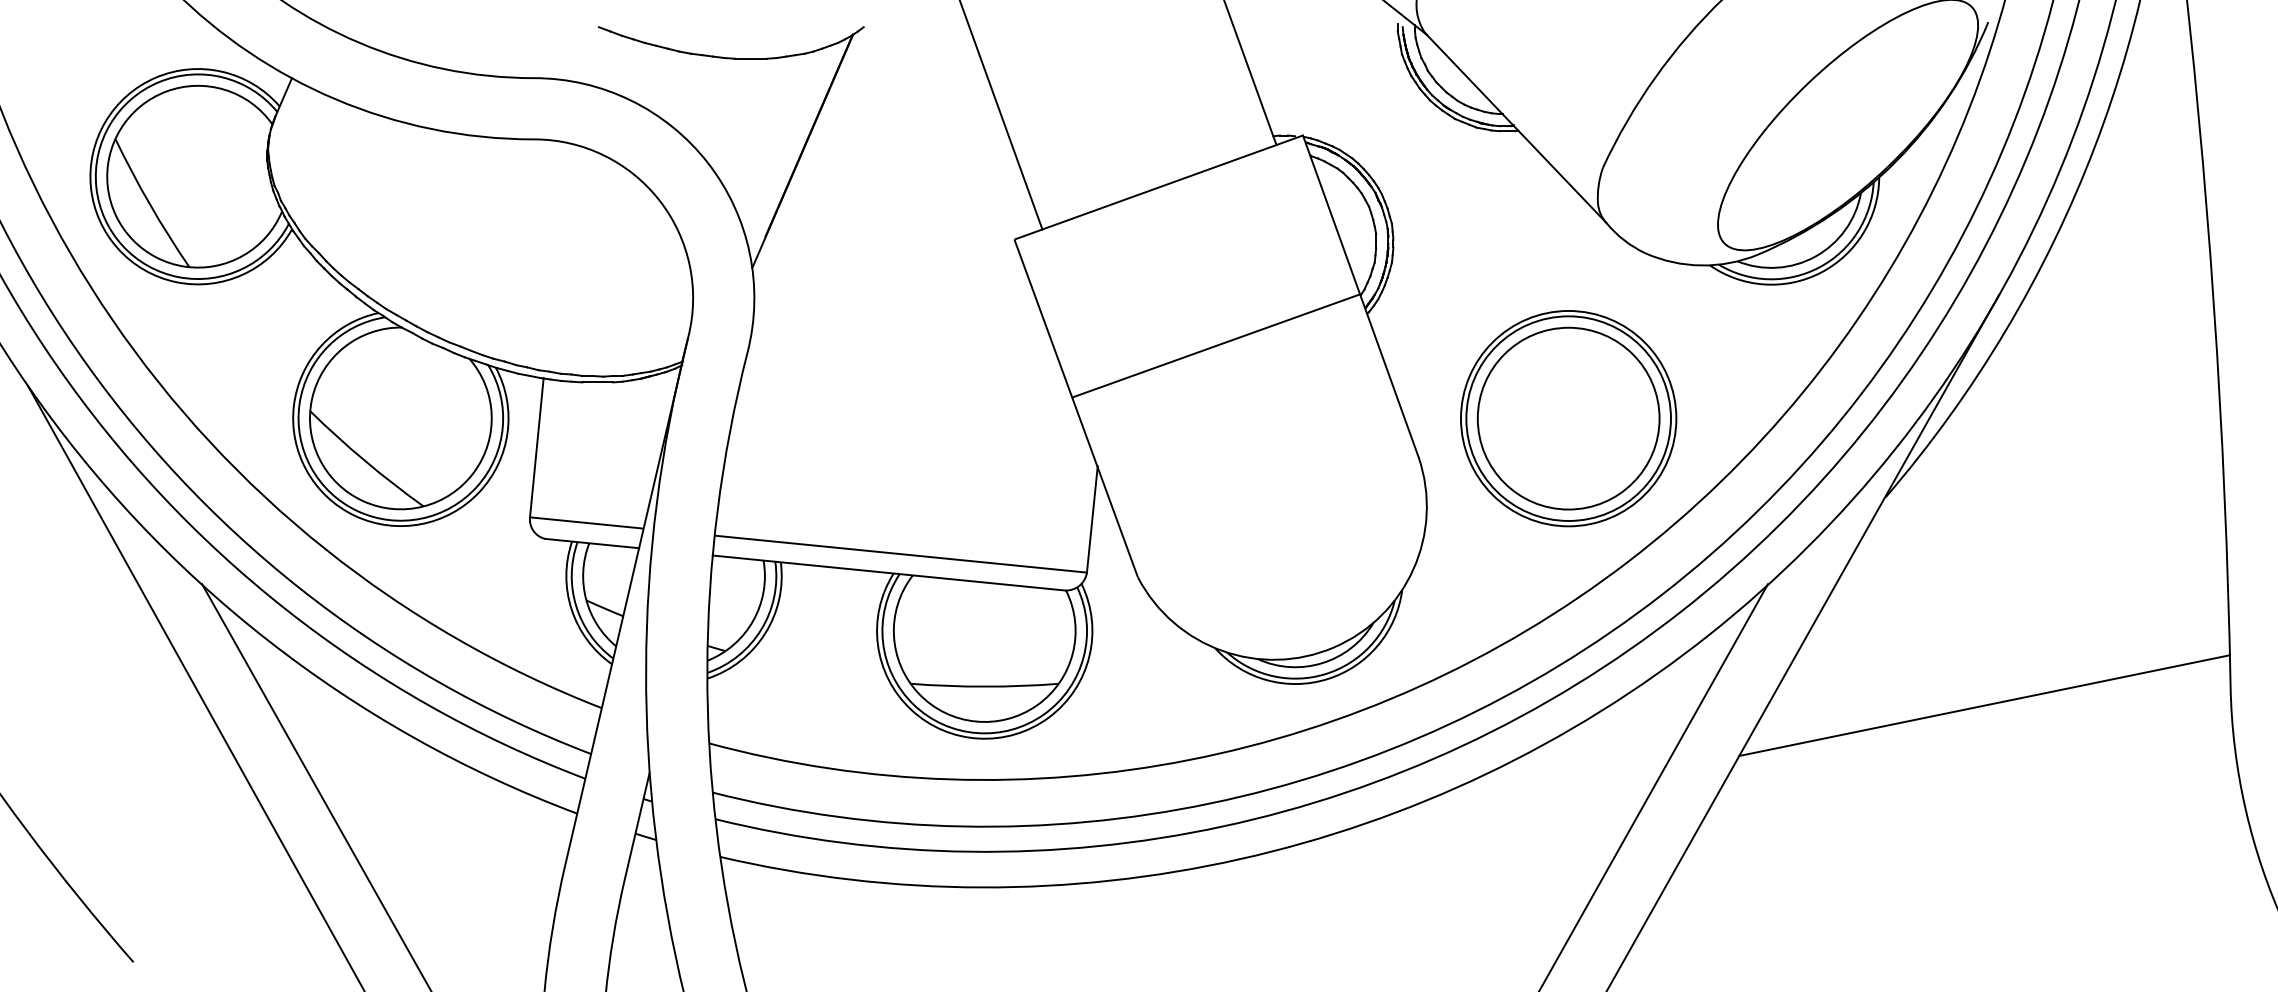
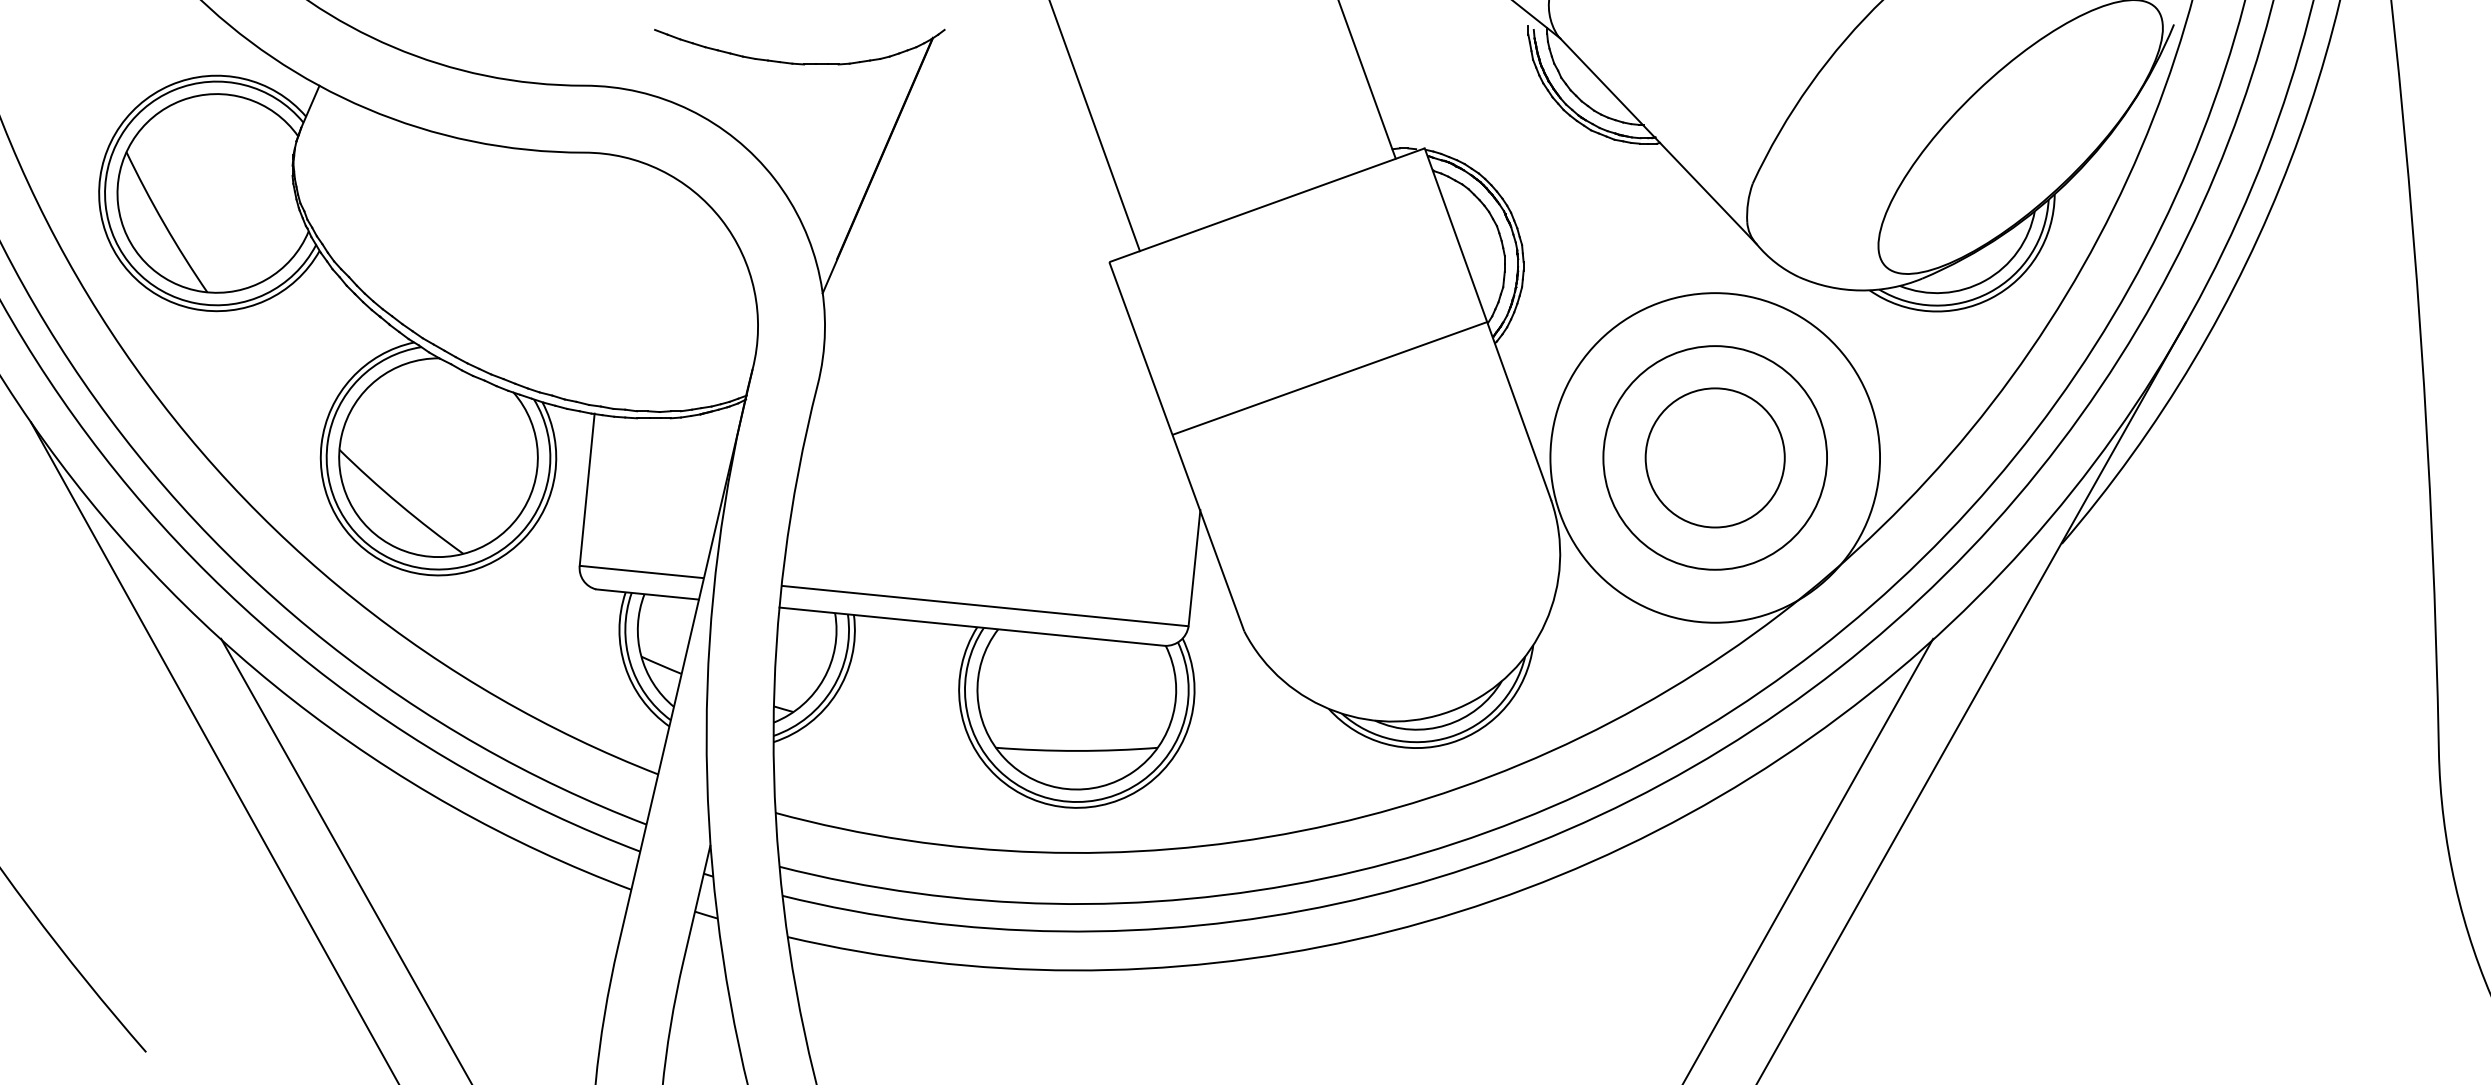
circle: (1567, 418) -> (1714, 457), size x0.7
circle: (1567, 418) -> (1714, 457), size x1.4
line: (1984, 705) -> (2169, 771), removed

